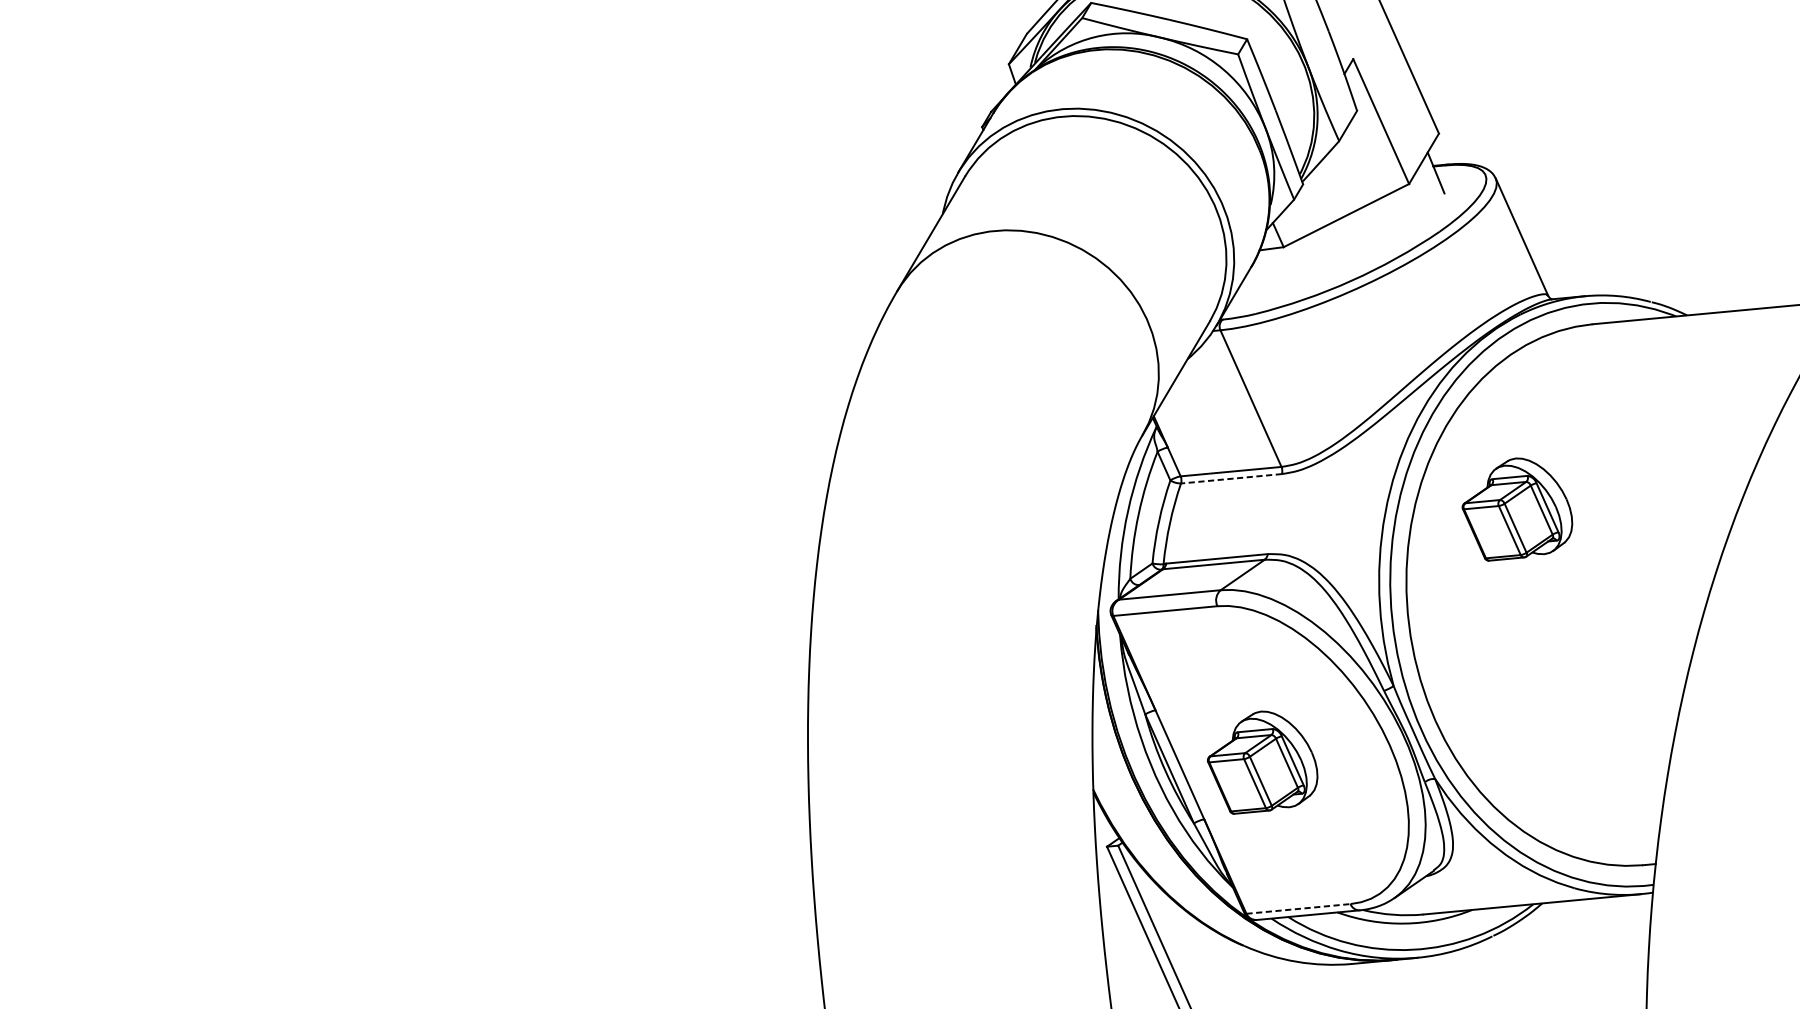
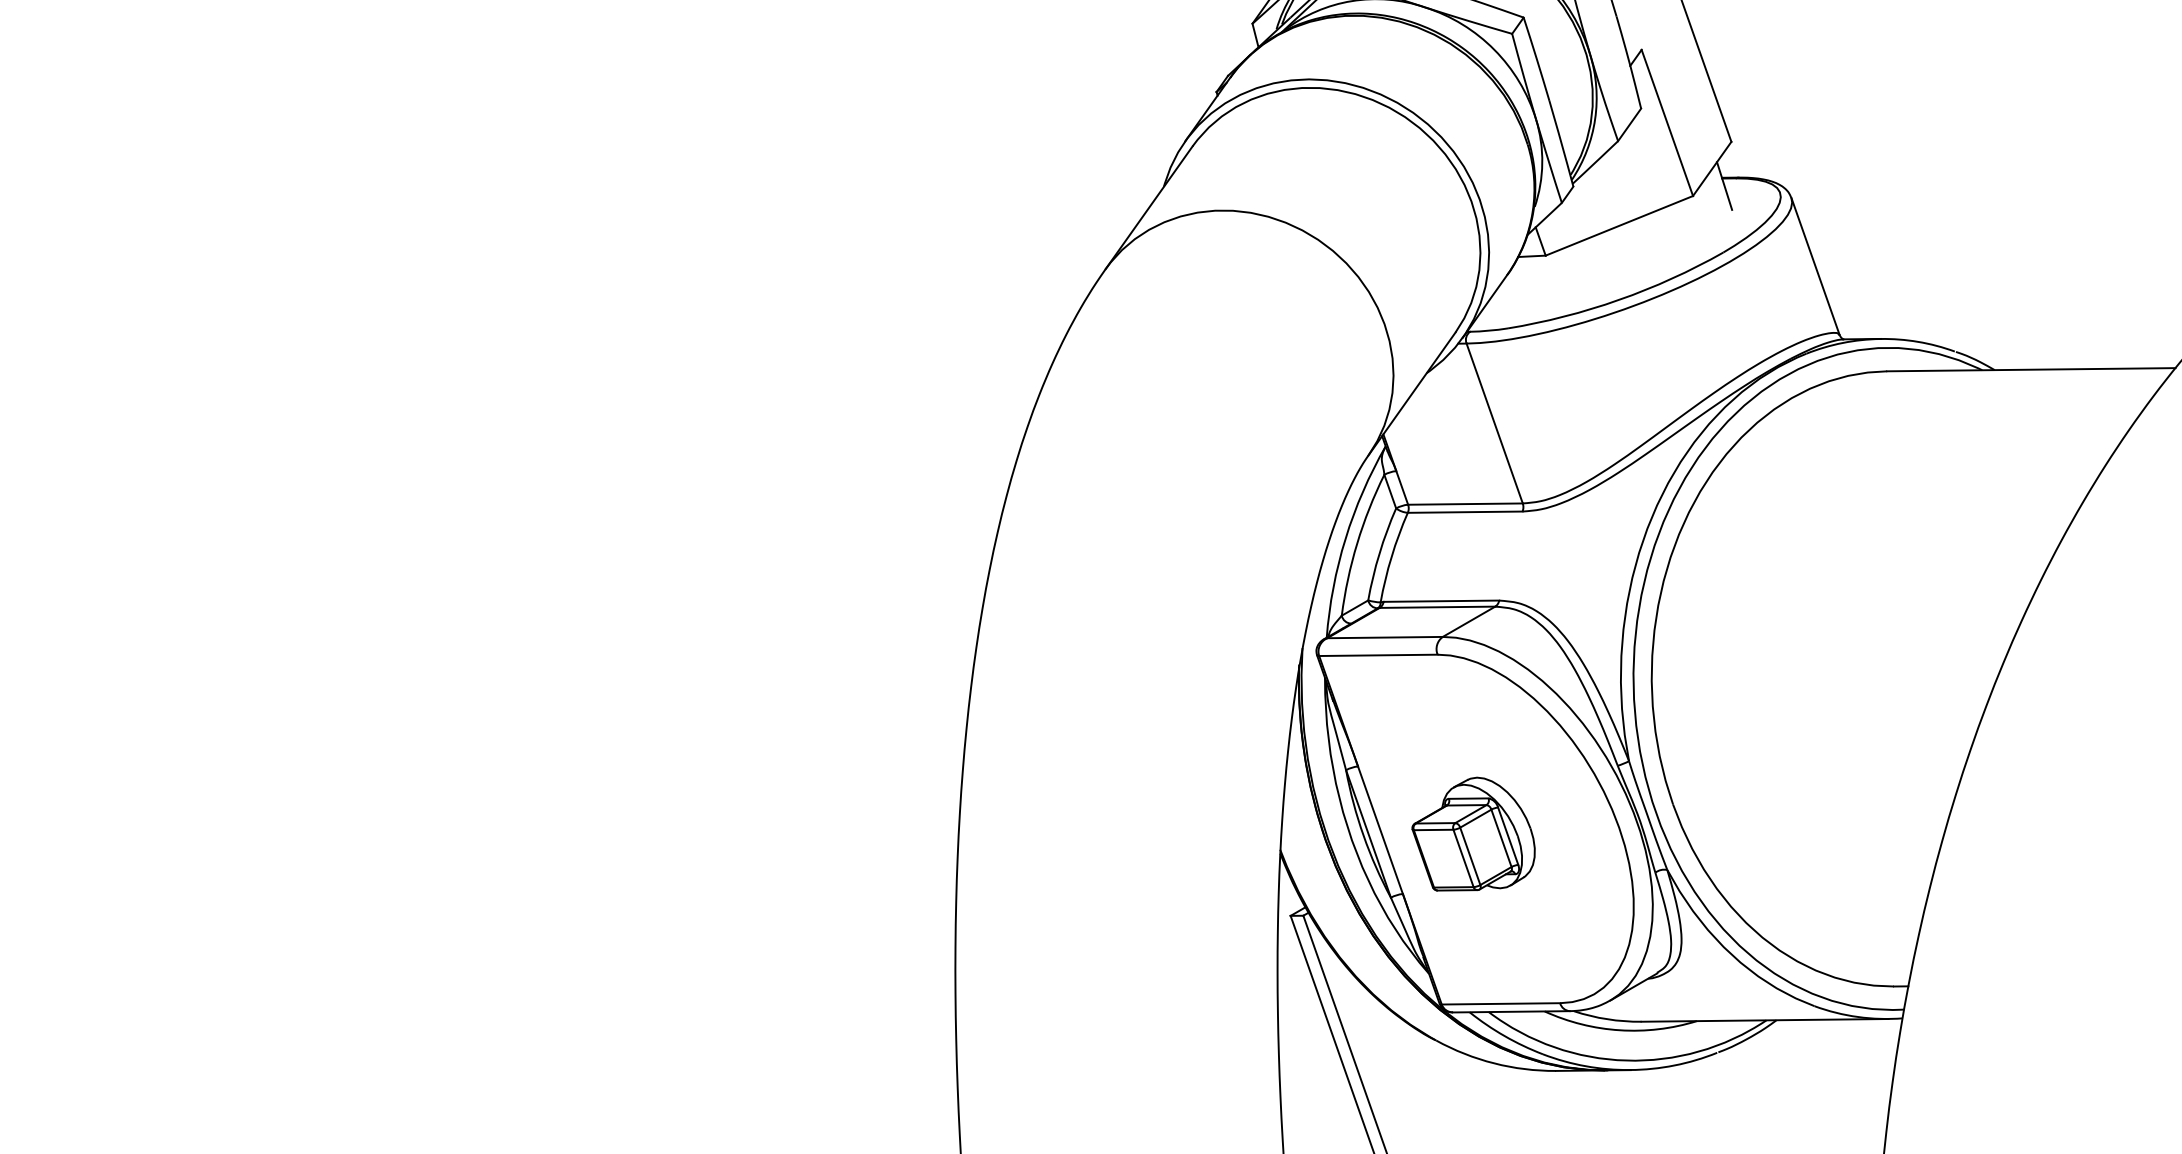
line: (1230, 479) -> (1464, 512), dashed -> solid
part: (1516, 507) -> (1784, 571), removed
line: (1298, 908) -> (1501, 1003), dashed -> solid

